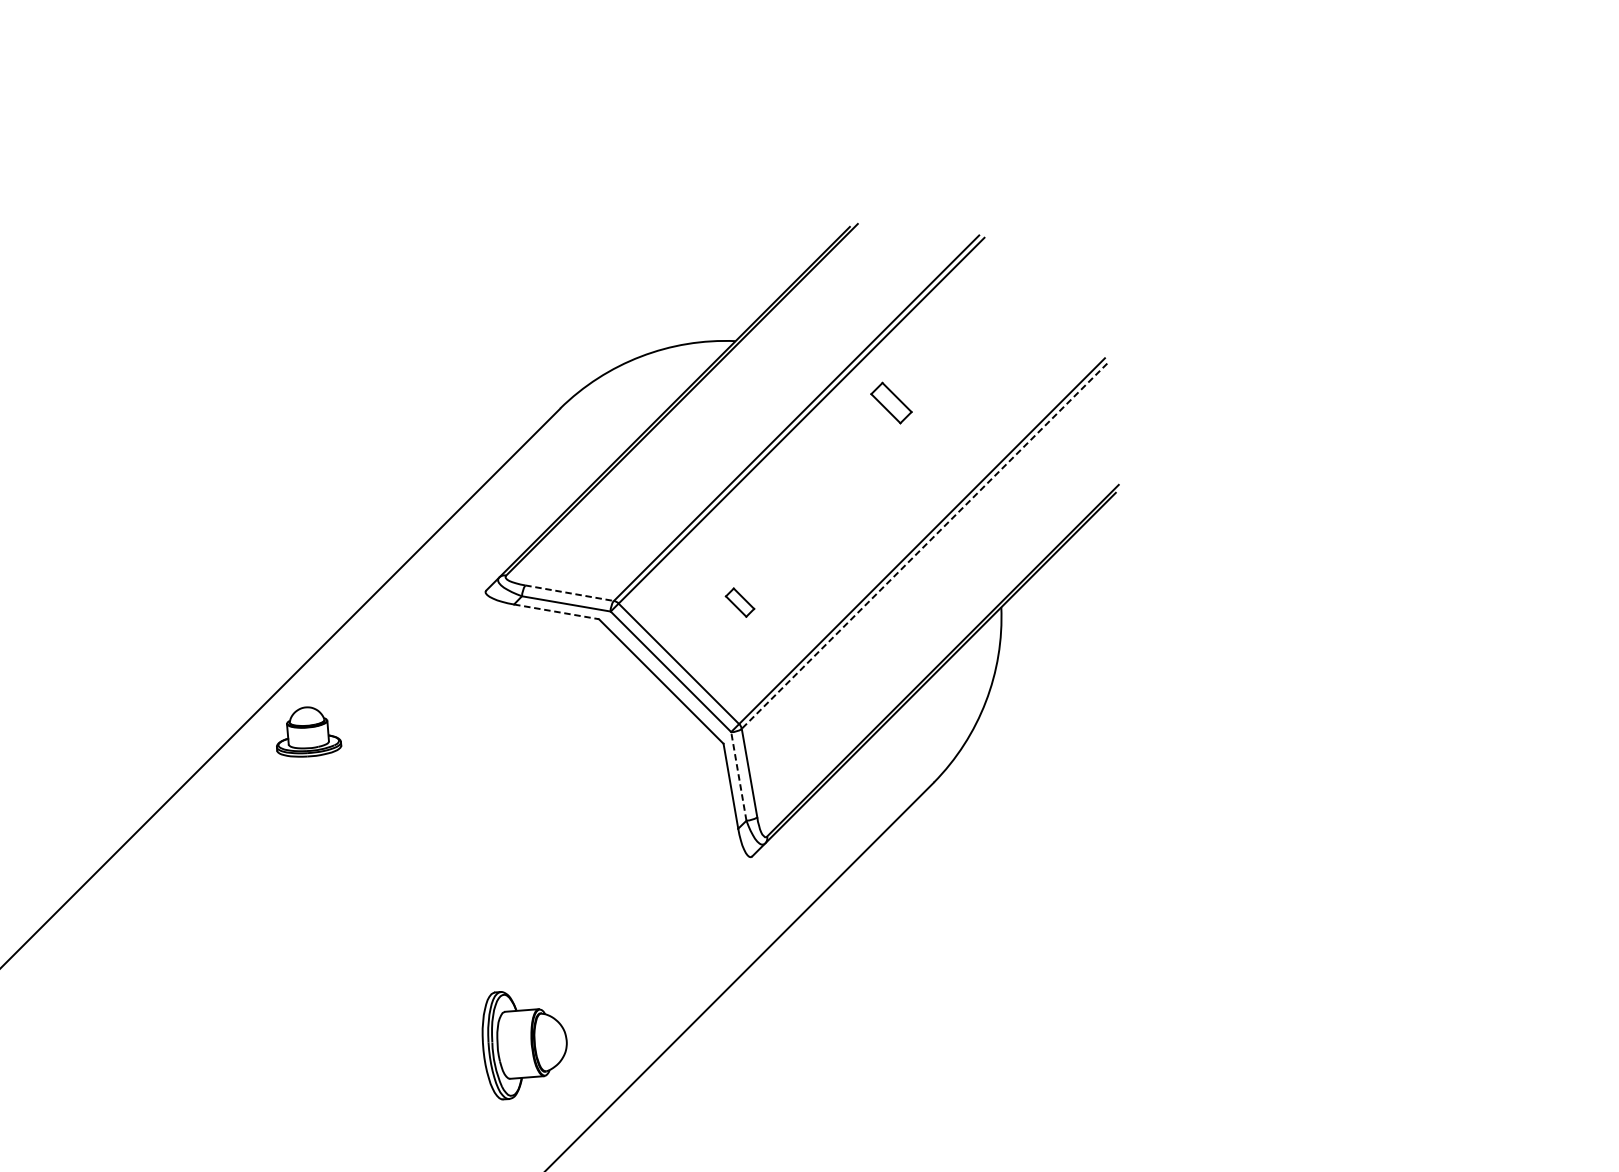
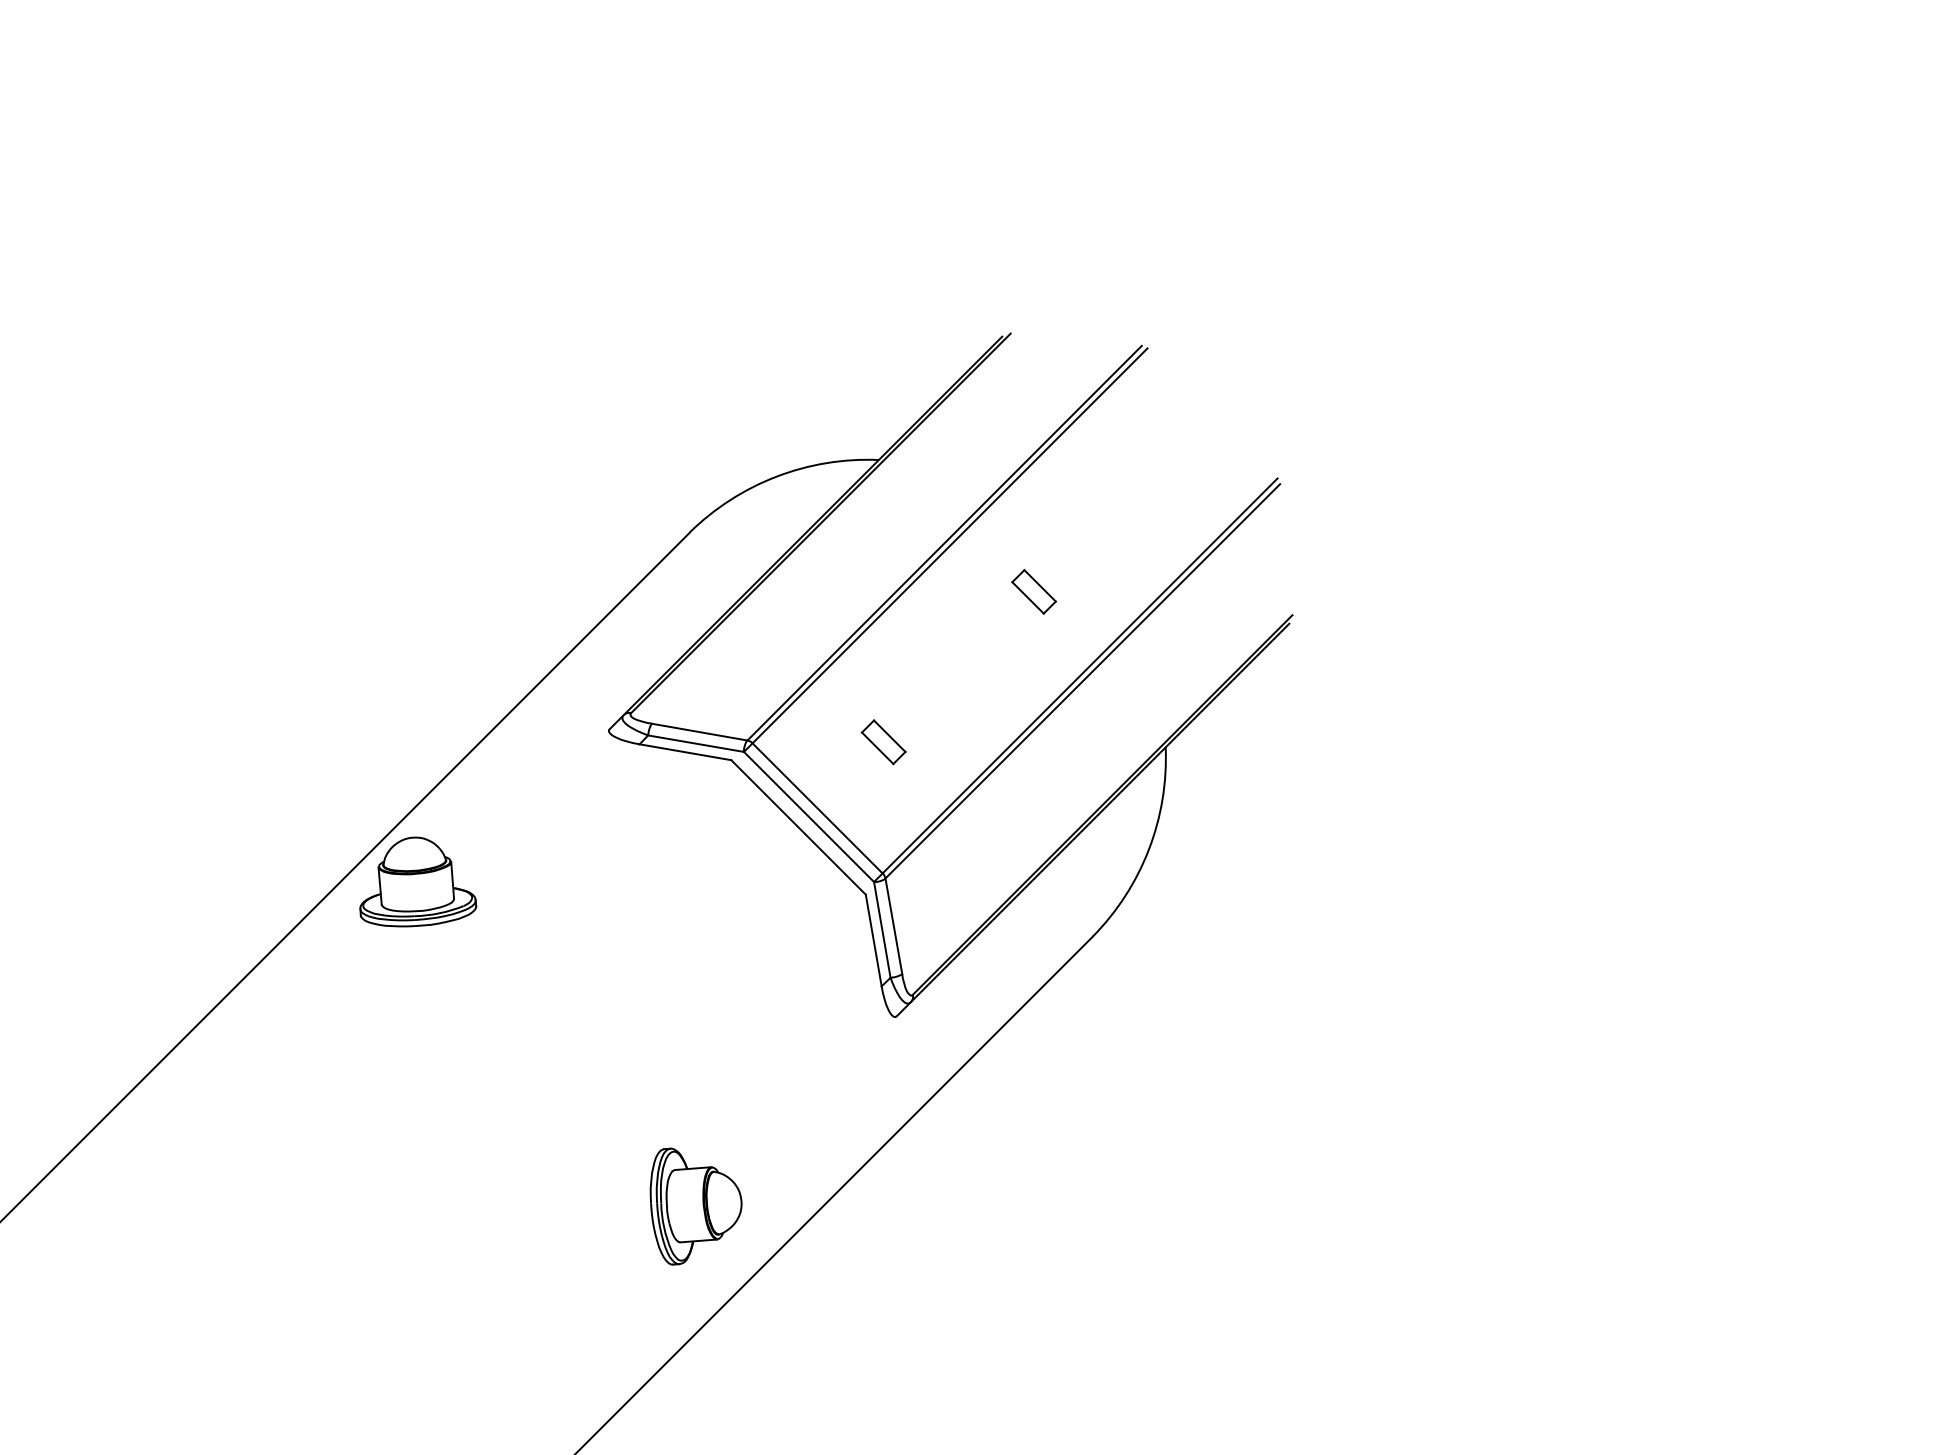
part: (890, 402) -> (1033, 591), moved
line: (924, 546) -> (1082, 681), dashed -> solid
line: (569, 593) -> (699, 732), dashed -> solid
part: (739, 602) -> (883, 742), size x1.43
line: (556, 612) -> (685, 752), dashed -> solid
part: (309, 731) -> (418, 881), size x1.67
line: (739, 776) -> (882, 929), dashed -> solid
part: (524, 1045) -> (695, 1206), moved

